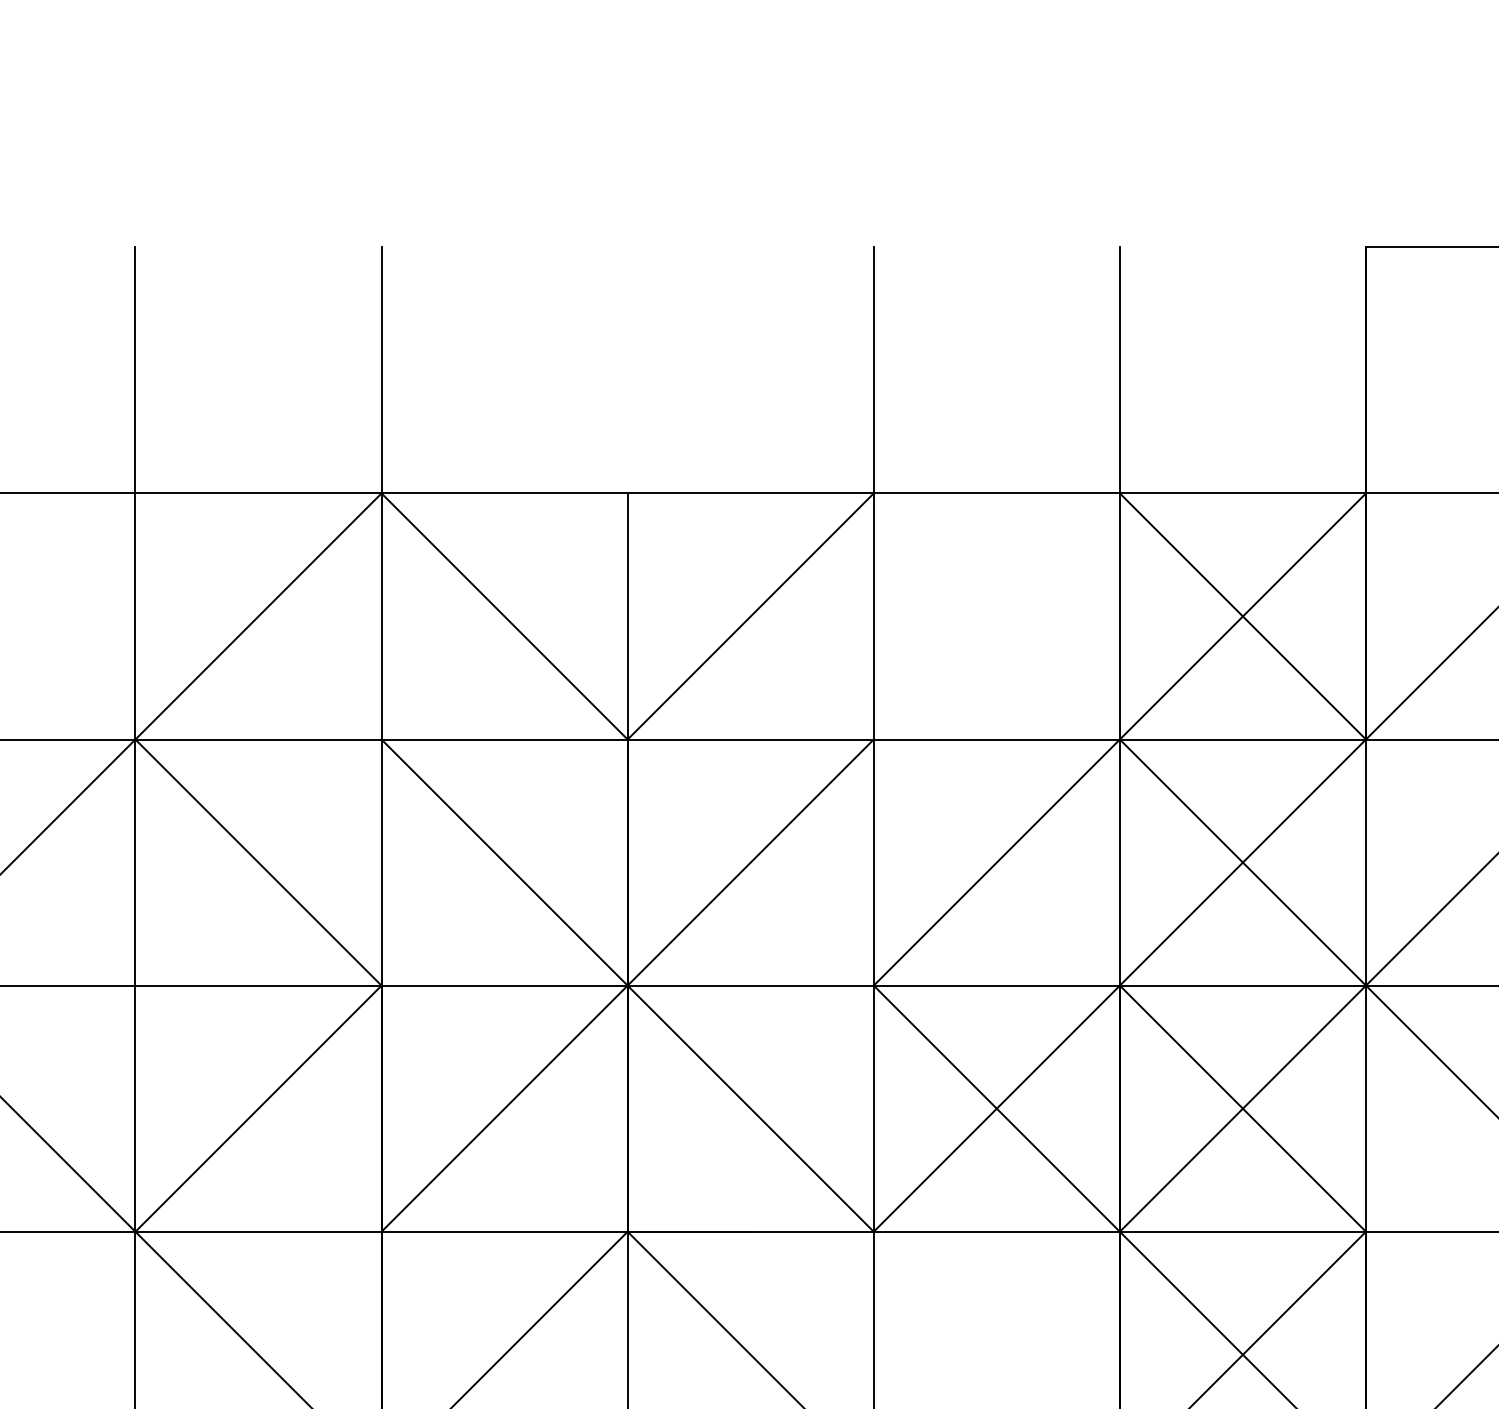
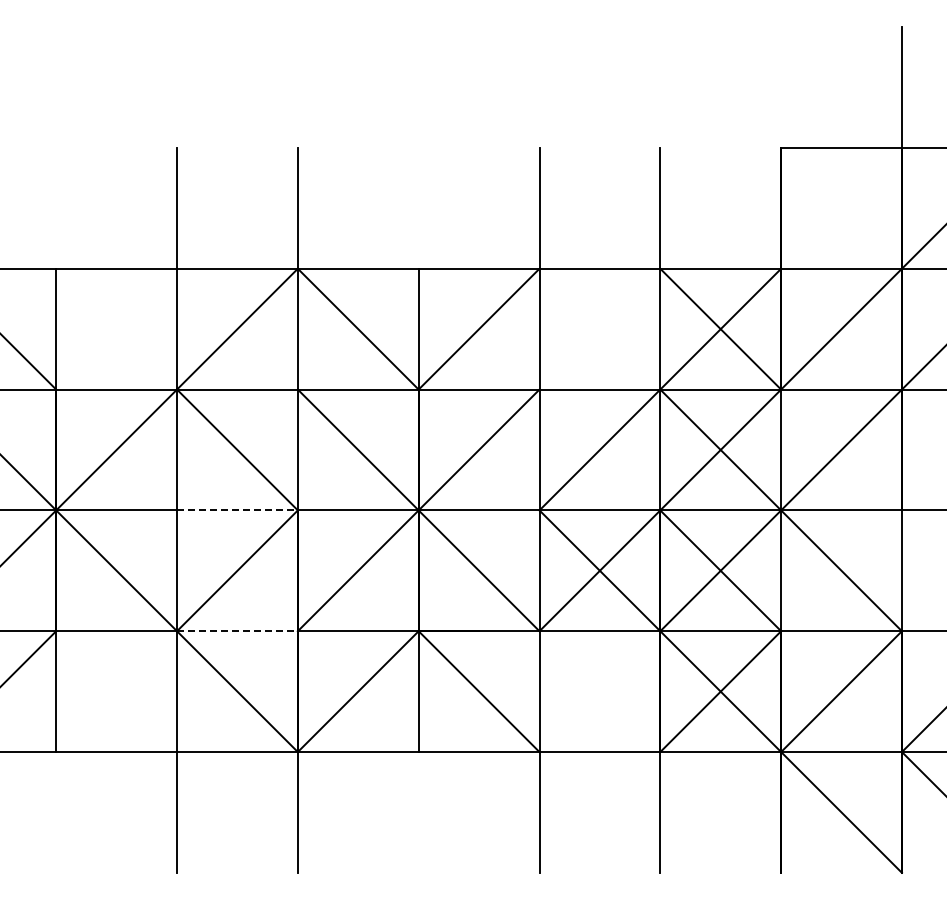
line: (258, 985) -> (237, 510), solid -> dashed
line: (258, 1232) -> (237, 631), solid -> dashed

